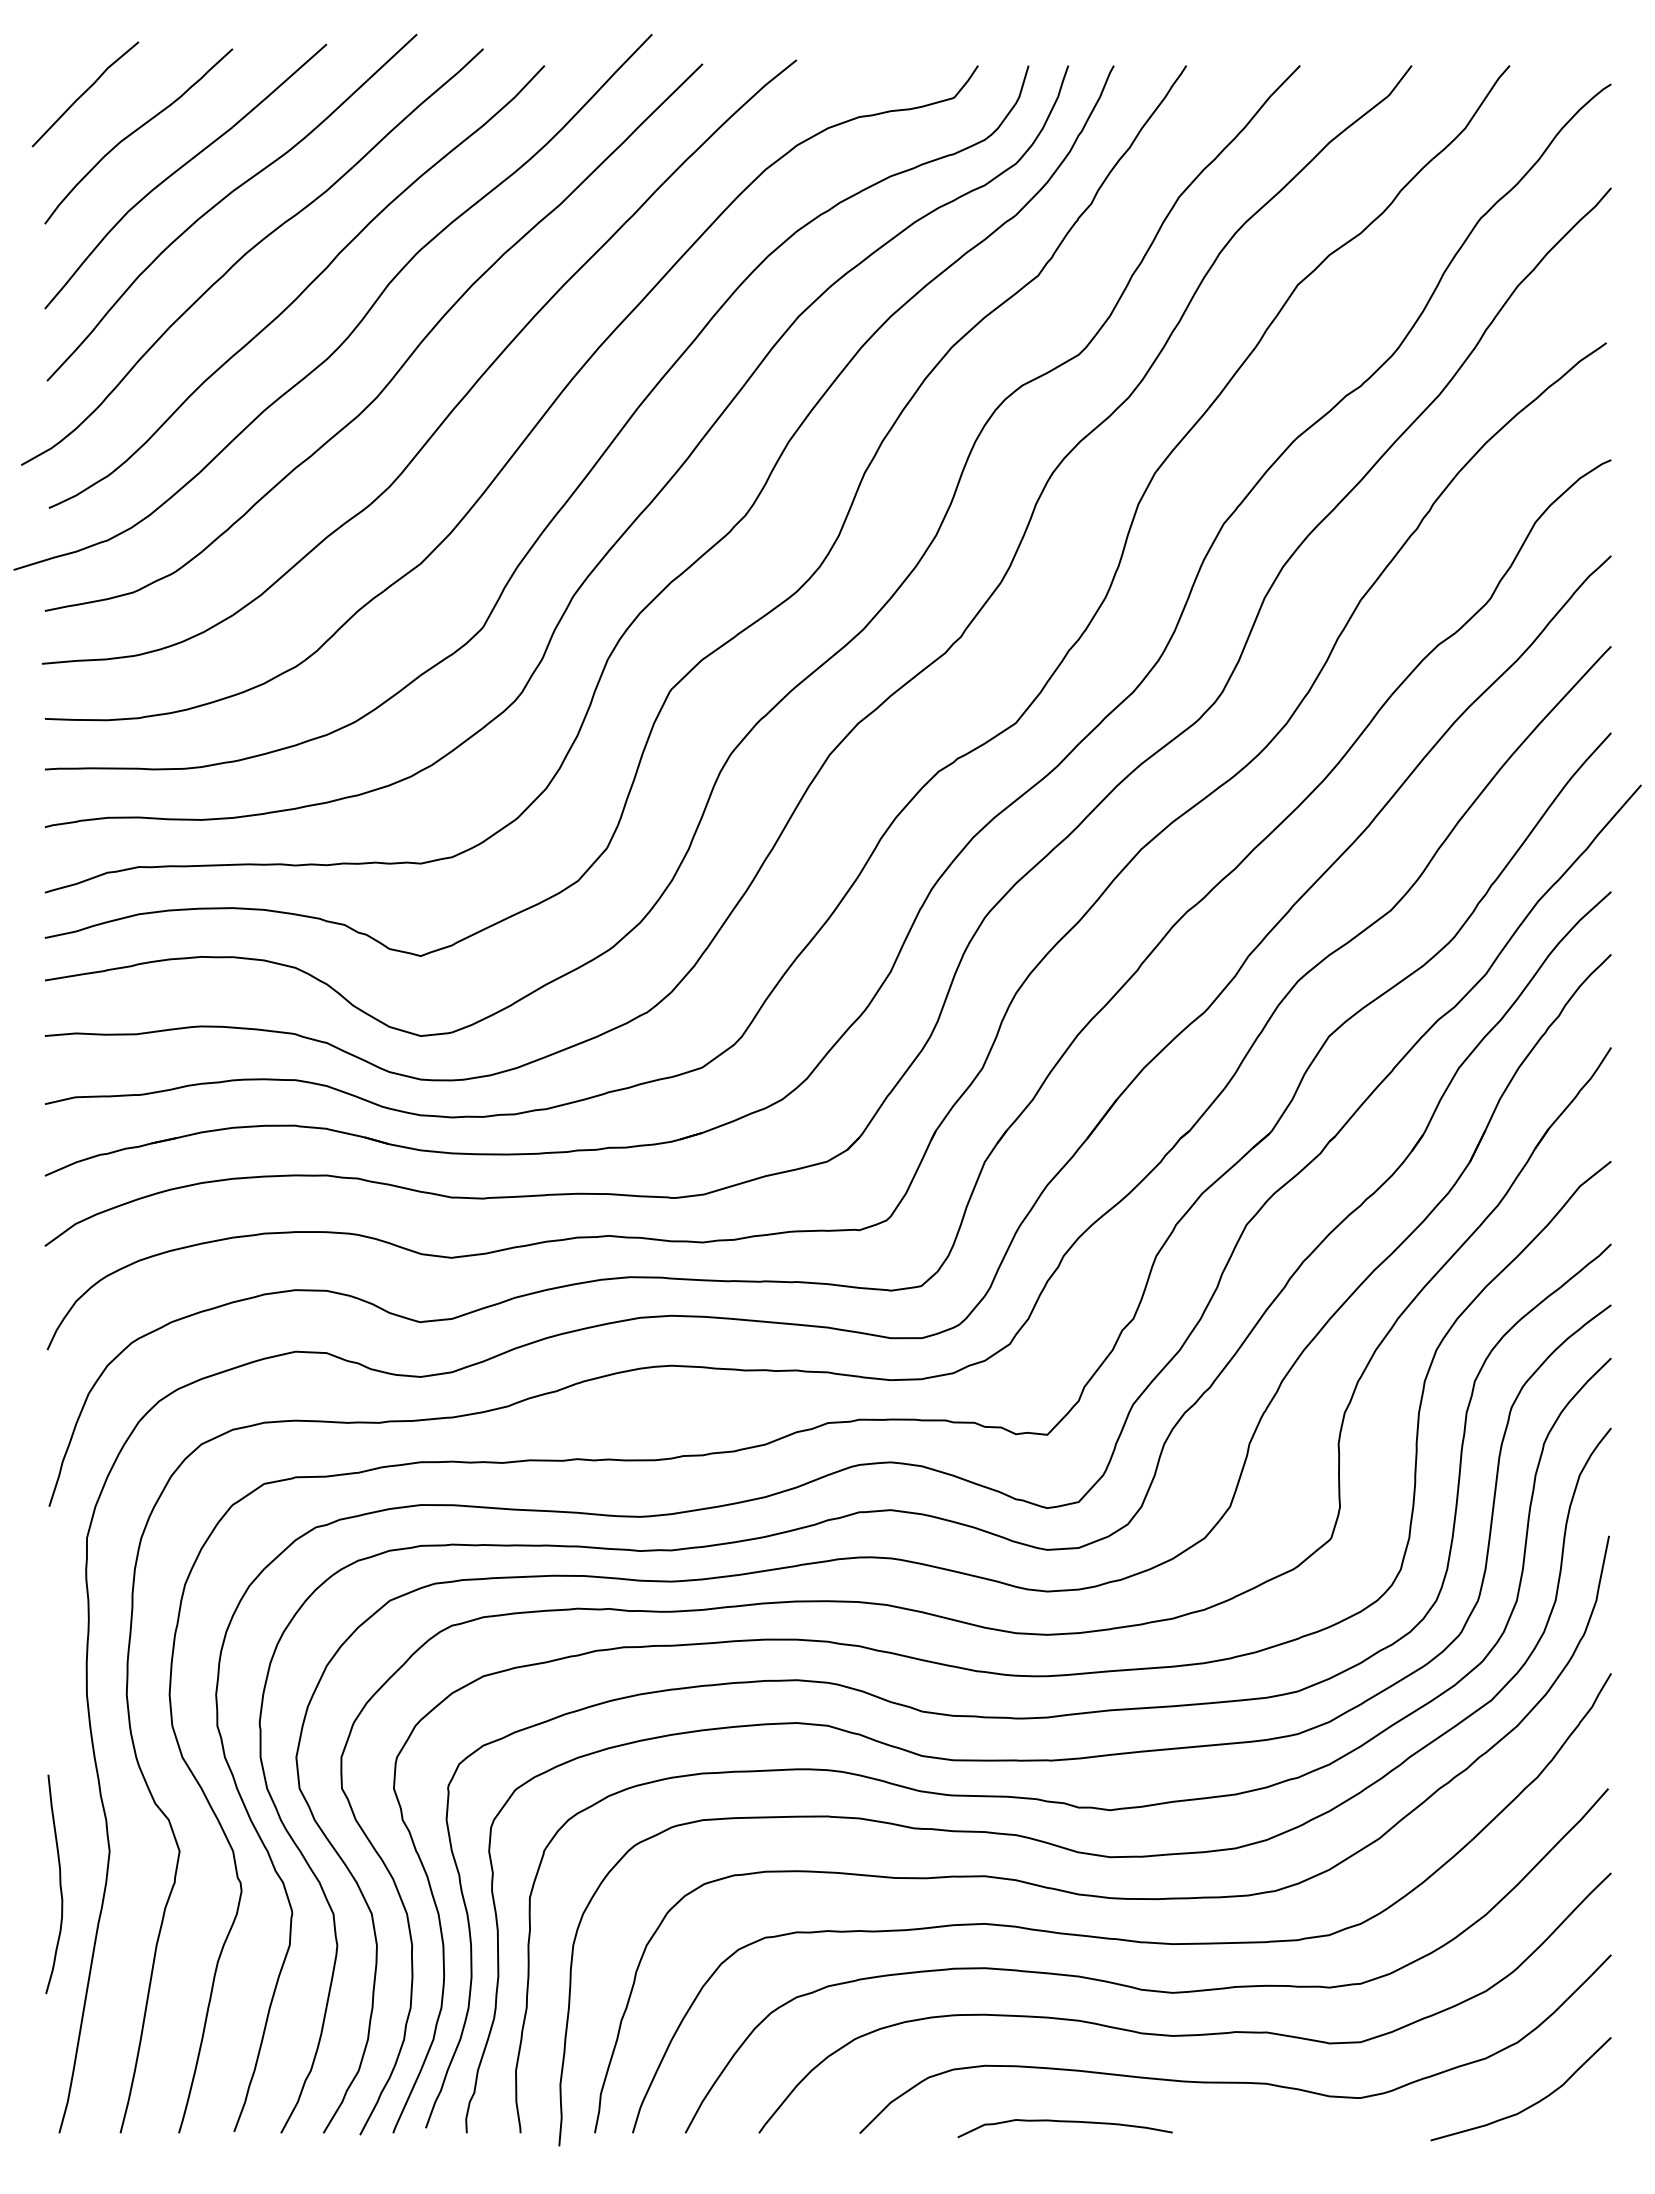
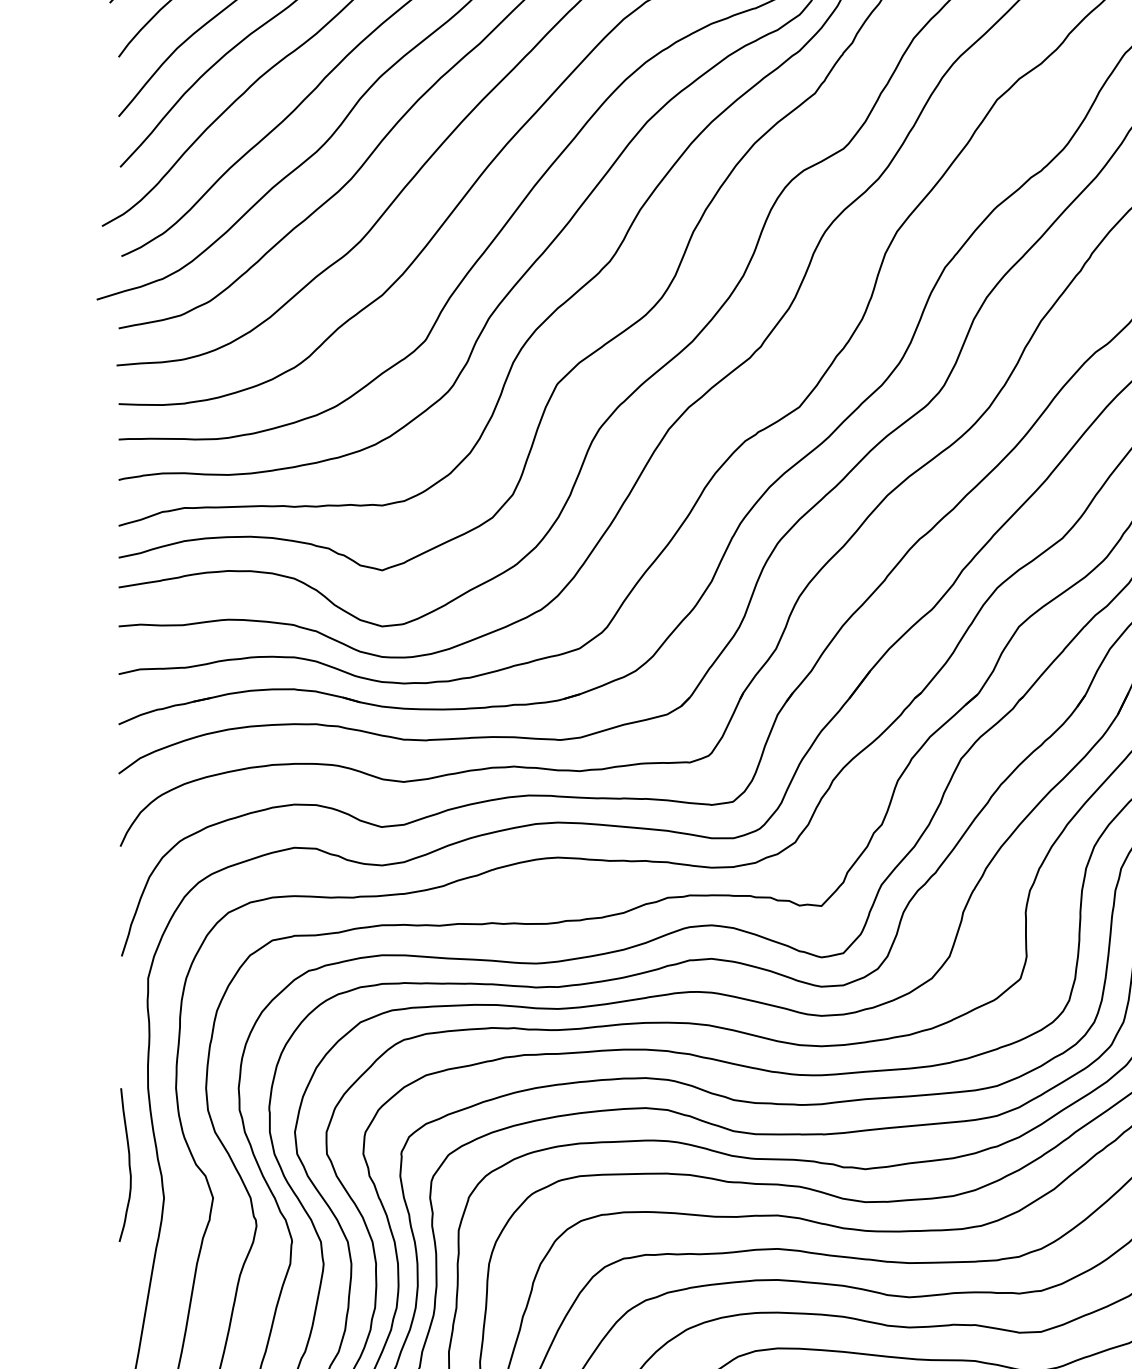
curve: (59, 1883) -> (128, 1164), moved

